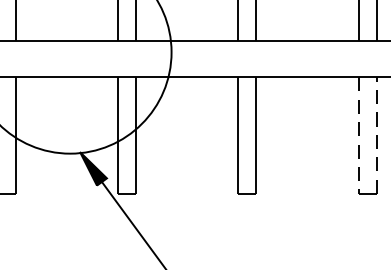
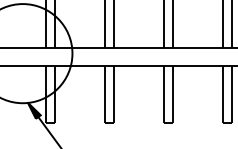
line: (359, 135) -> (164, 94), dashed -> solid
line: (375, 135) -> (172, 94), dashed -> solid

